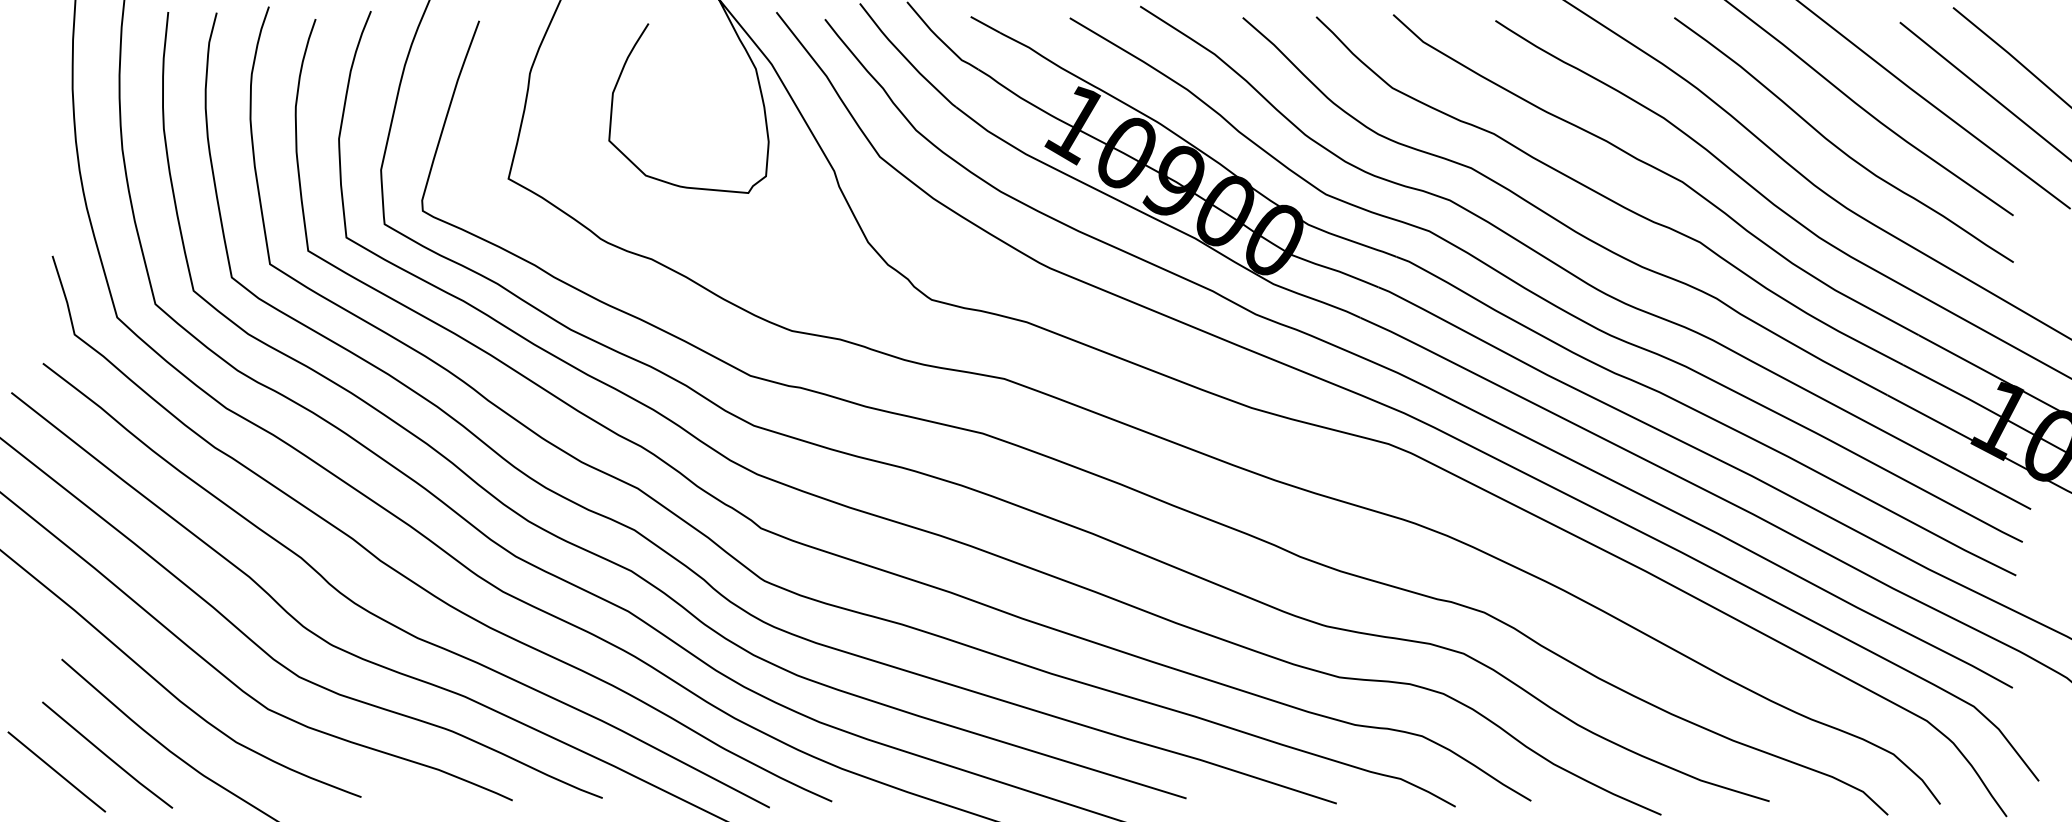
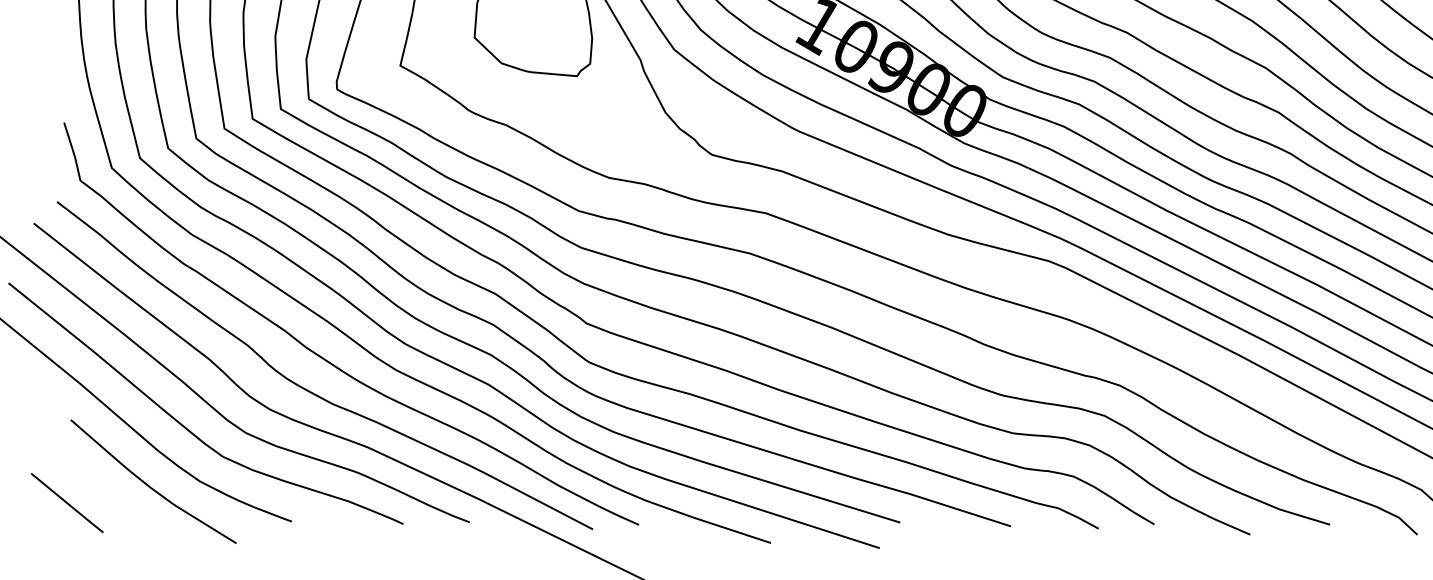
line: (106, 754) -> (103, 490), removed

